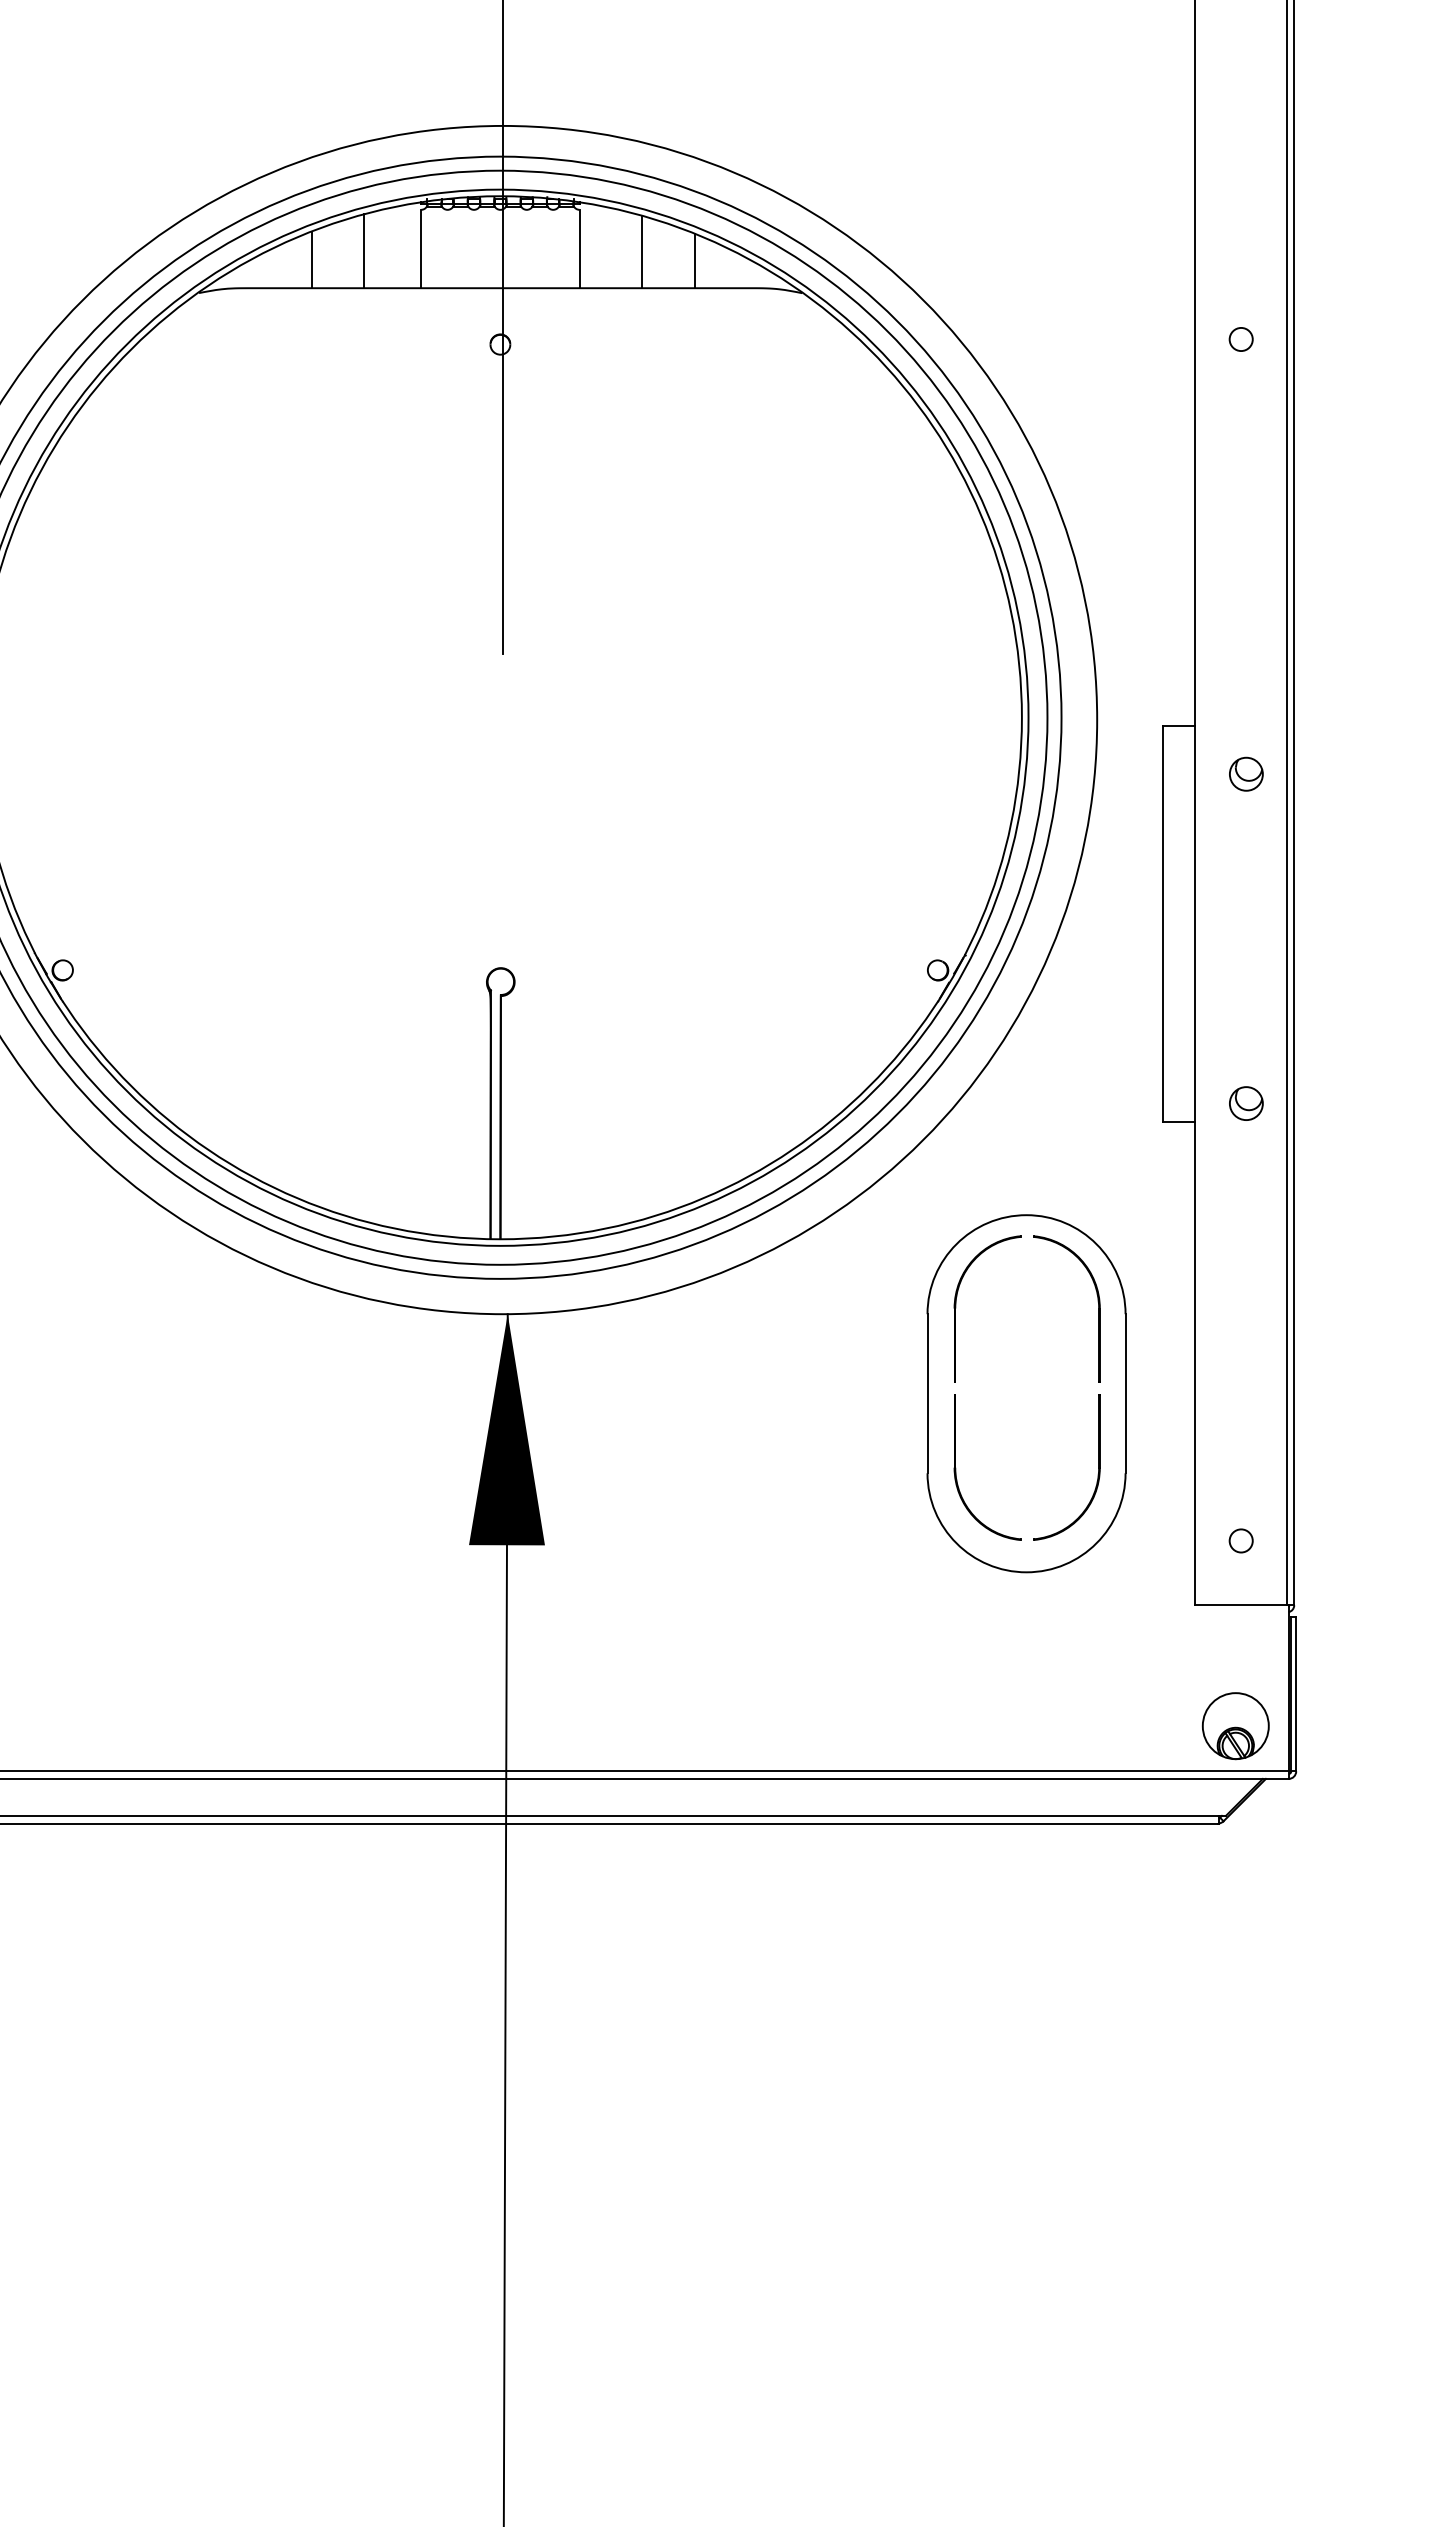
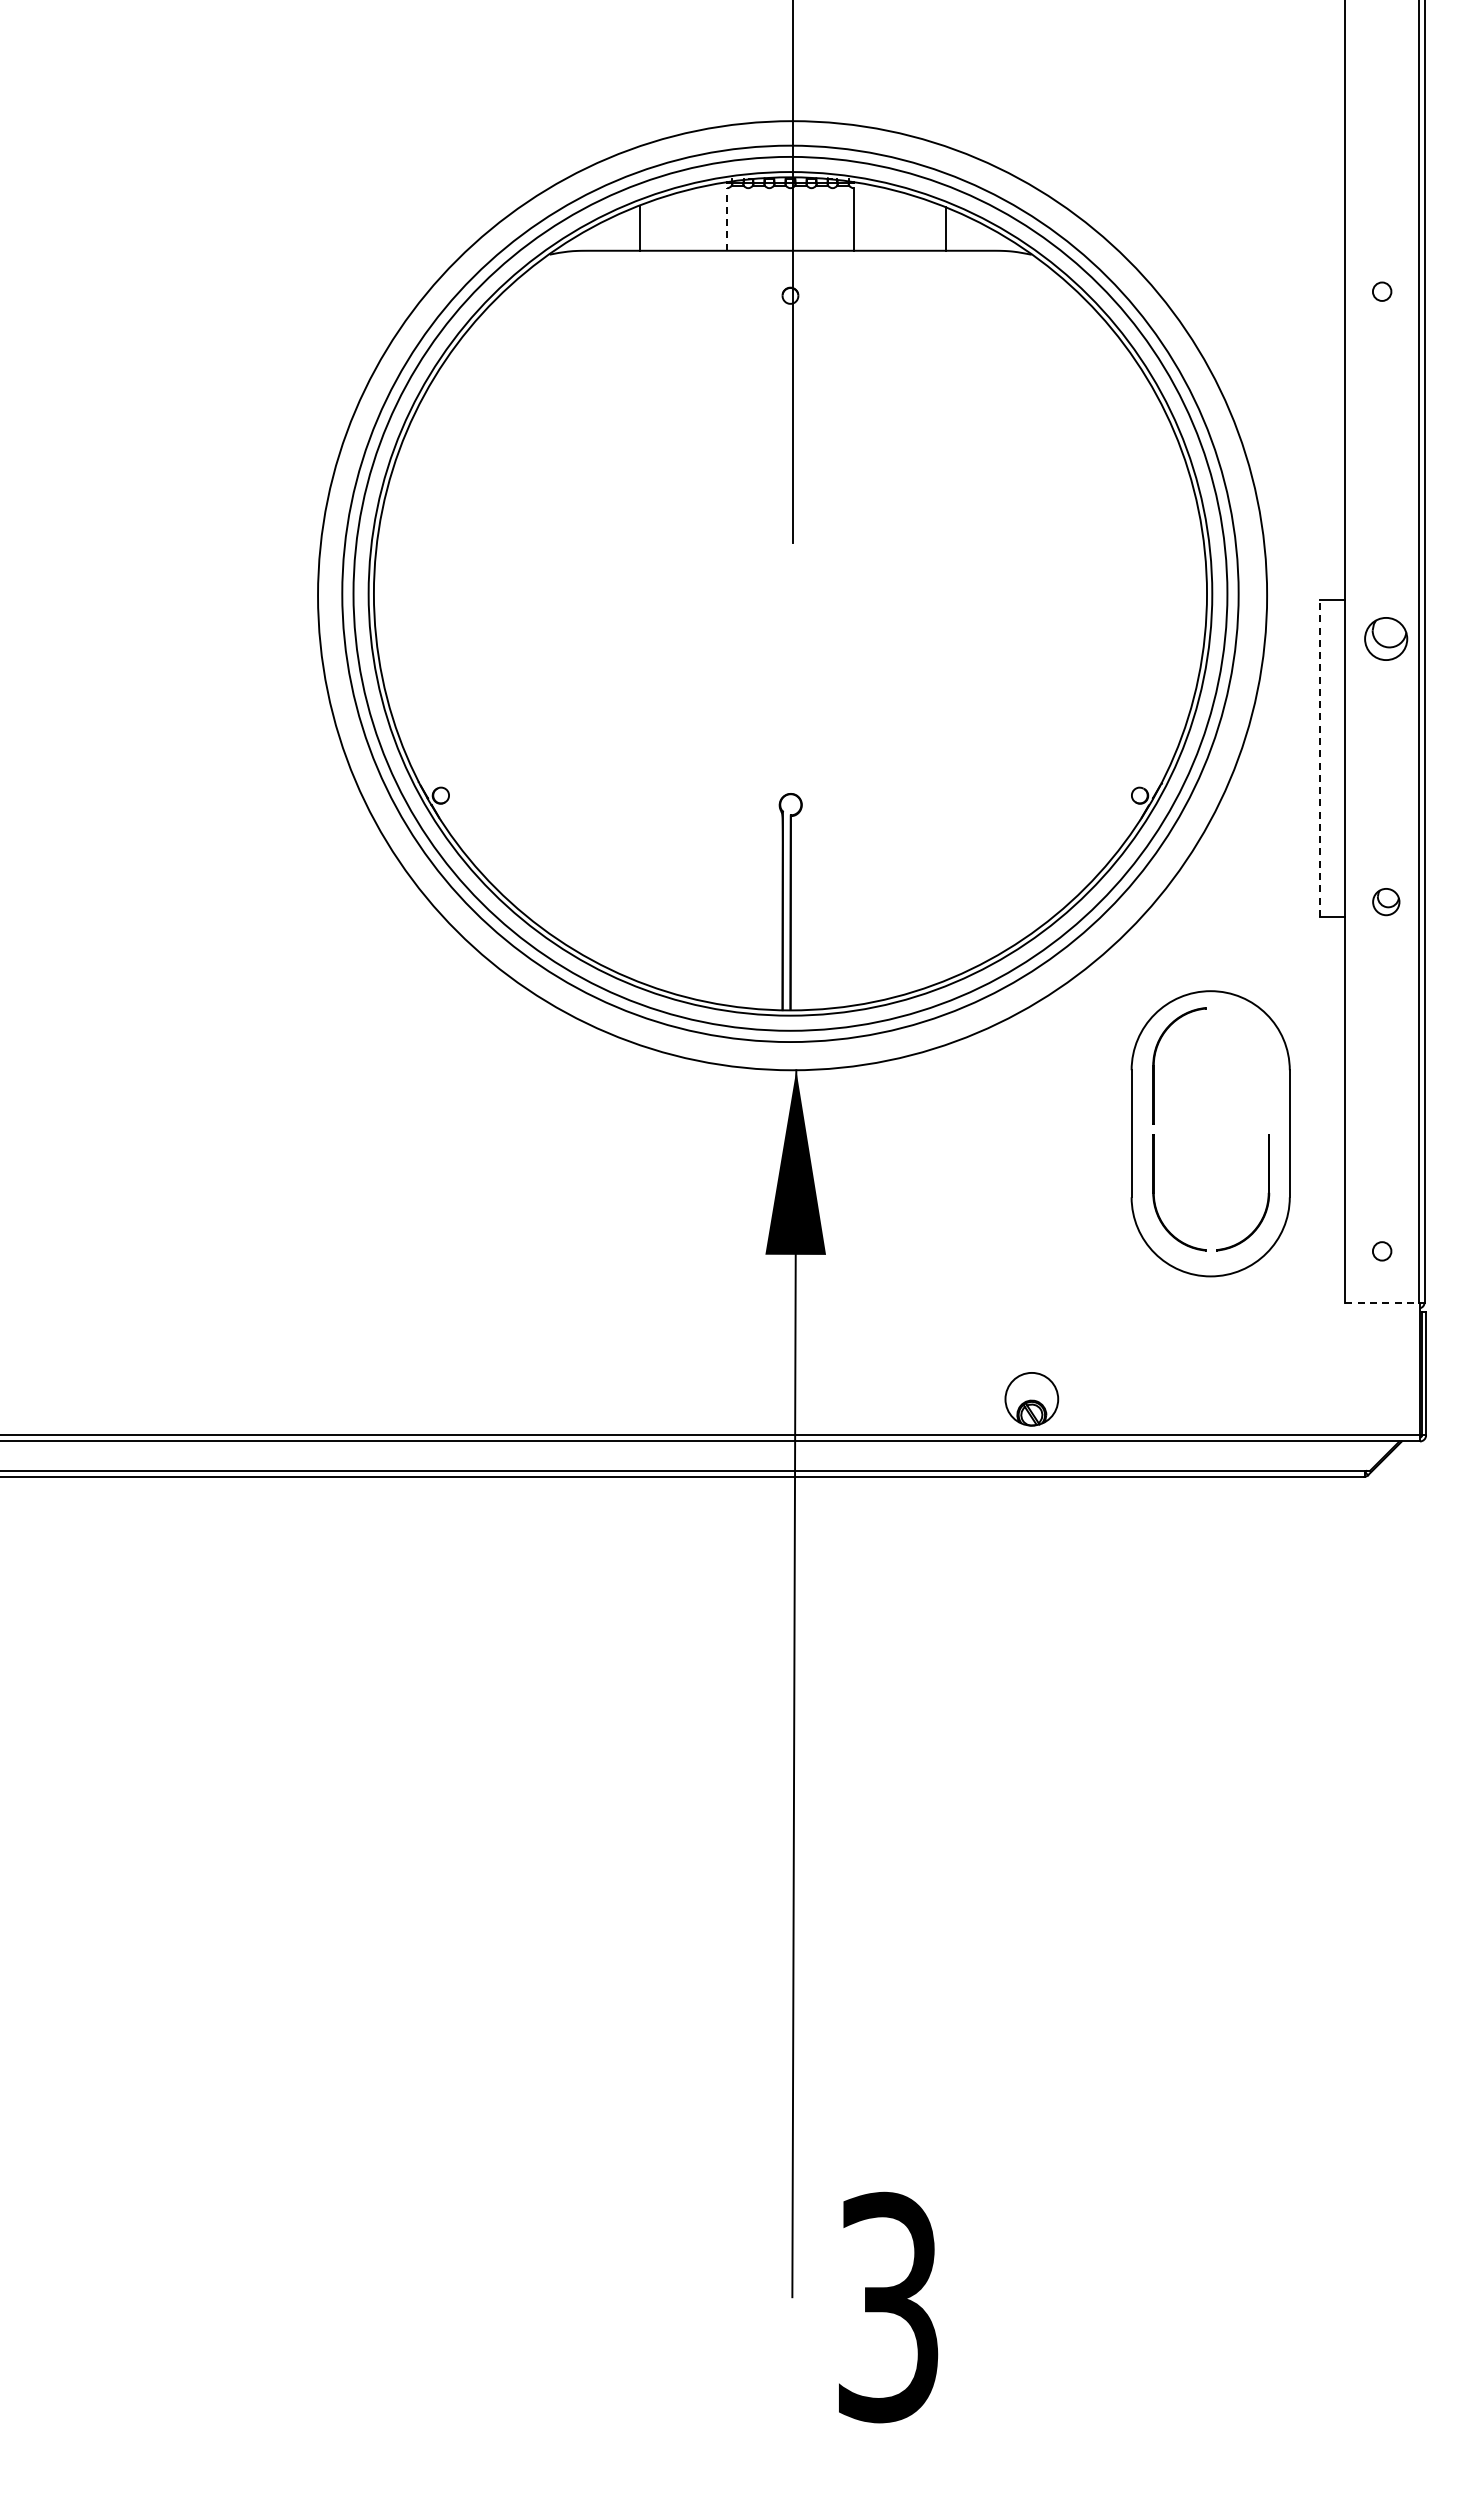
line: (421, 247) -> (727, 218), solid -> dashed
line: (363, 250) -> (681, 220), removed
line: (641, 251) -> (903, 221), removed
part: (1246, 773) -> (1386, 638), size x1.6
line: (1162, 923) -> (1319, 758), solid -> dashed
part: (1097, 1308) -> (1267, 1065), removed
line: (1241, 1604) -> (1382, 1302), solid -> dashed
part: (1235, 1726) -> (1031, 1399), moved

